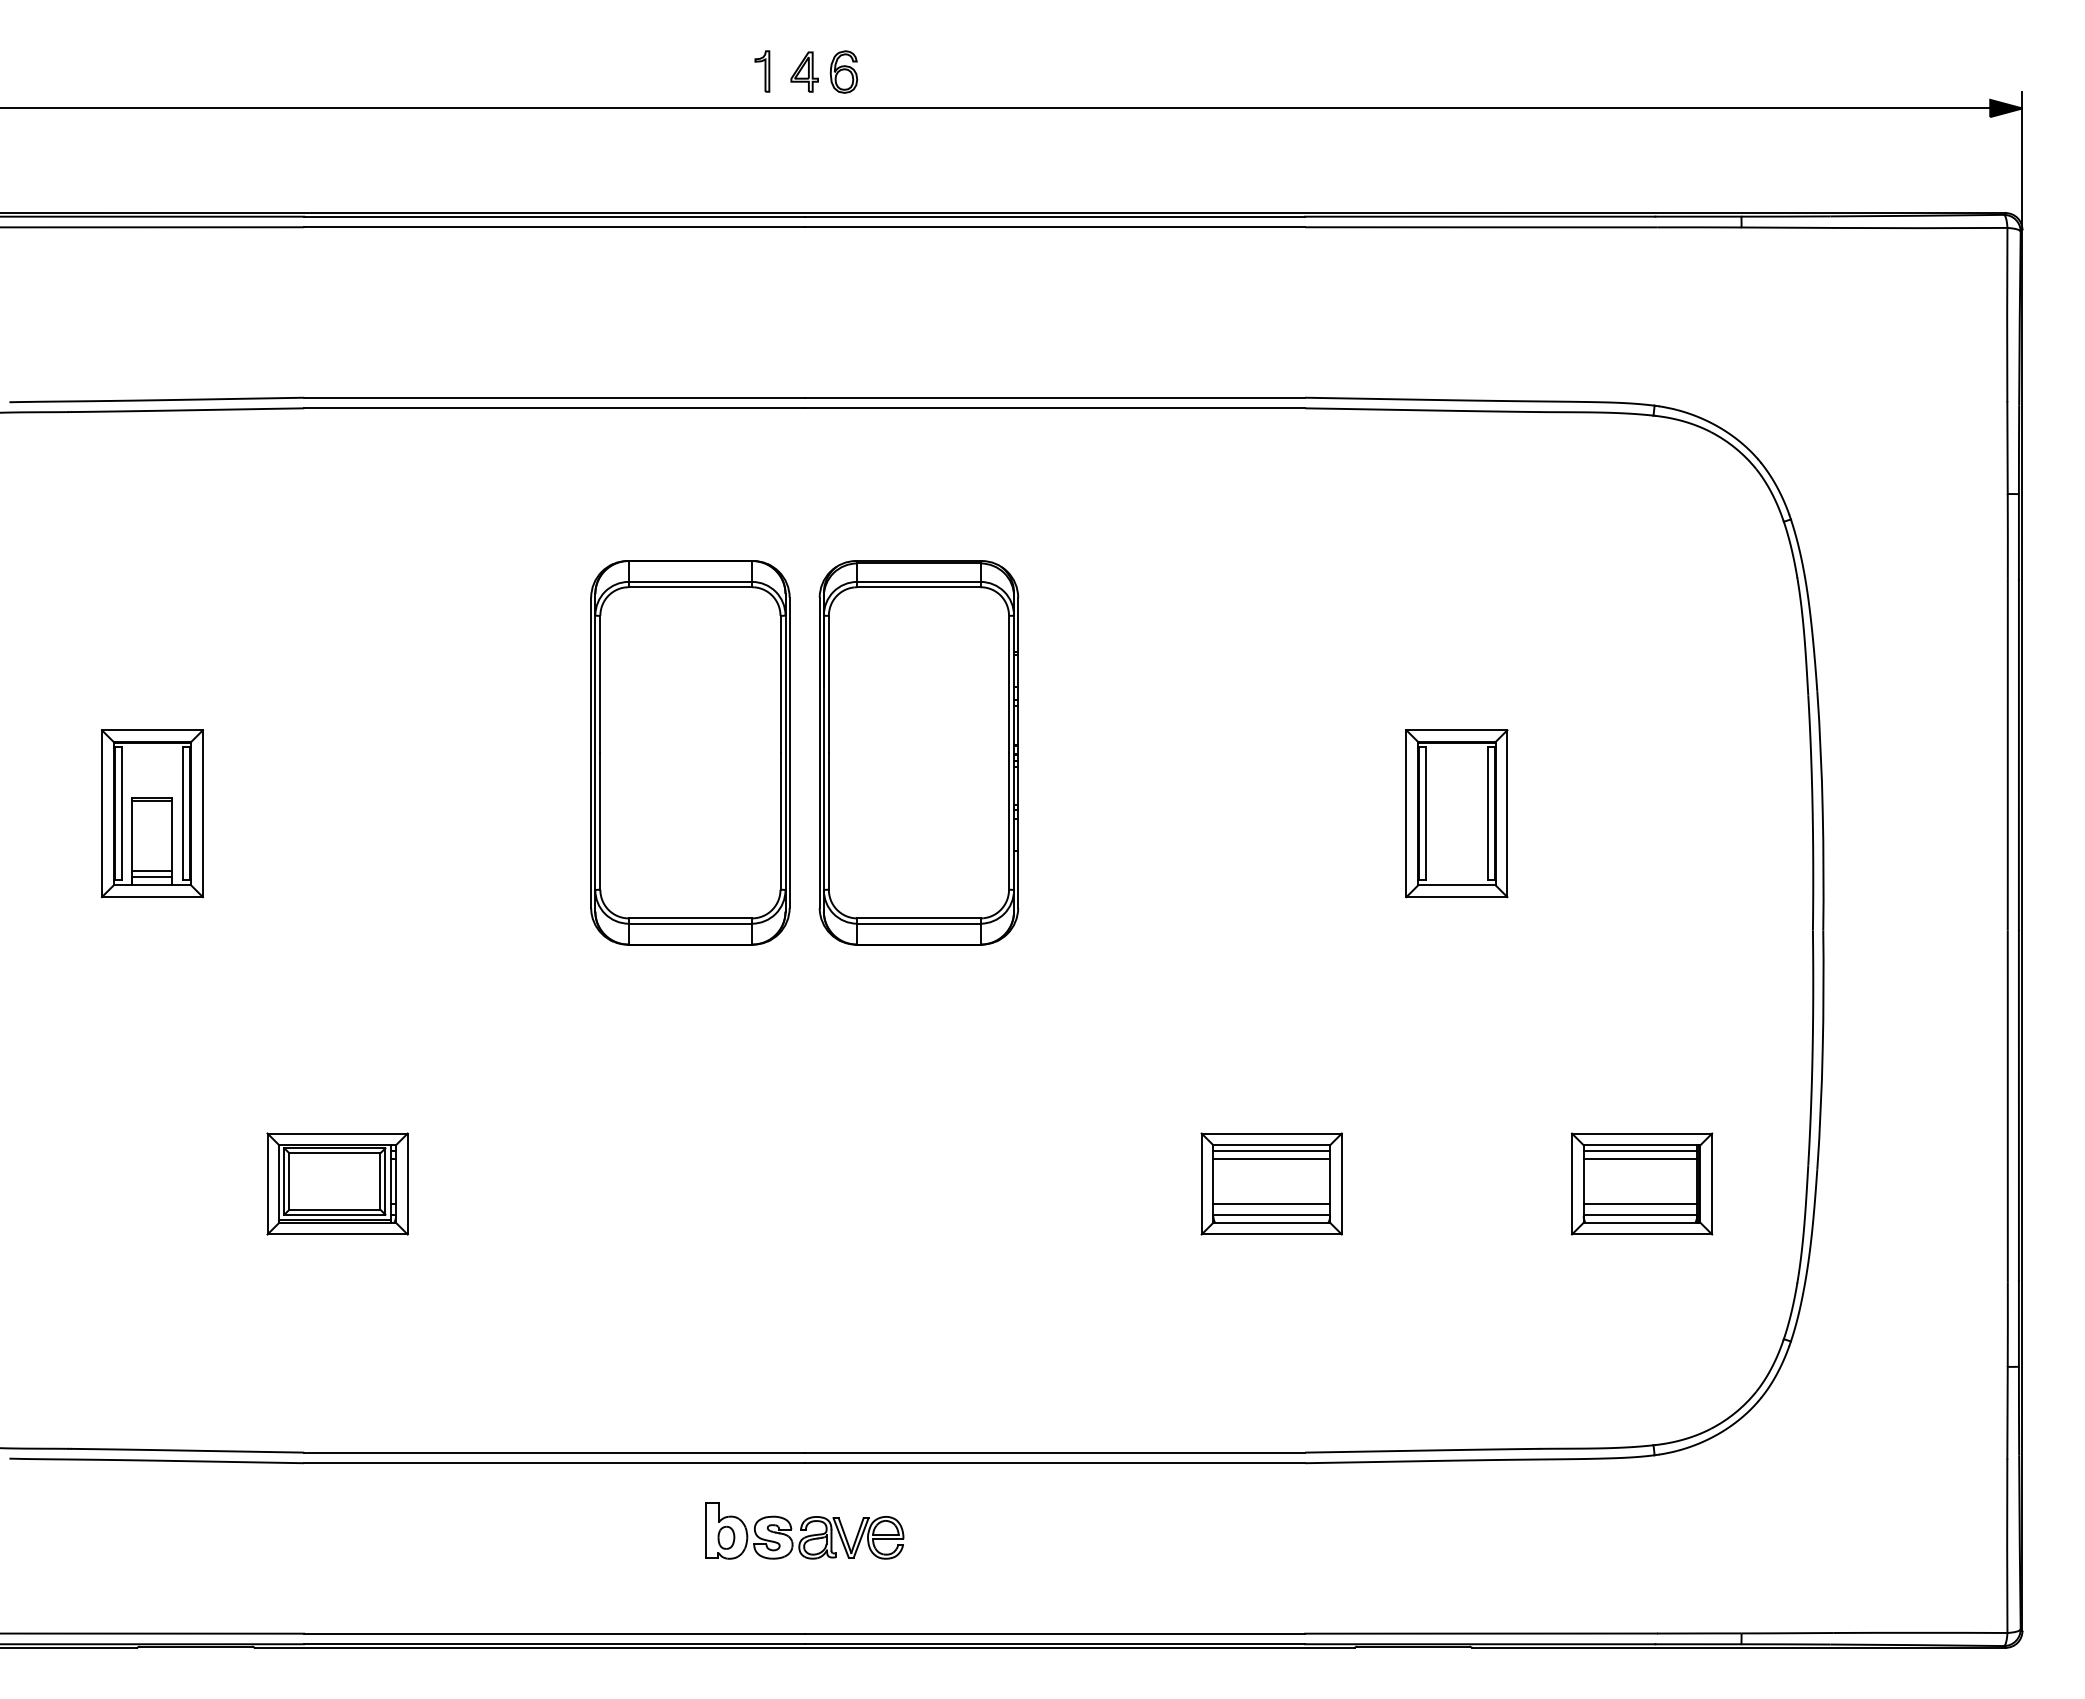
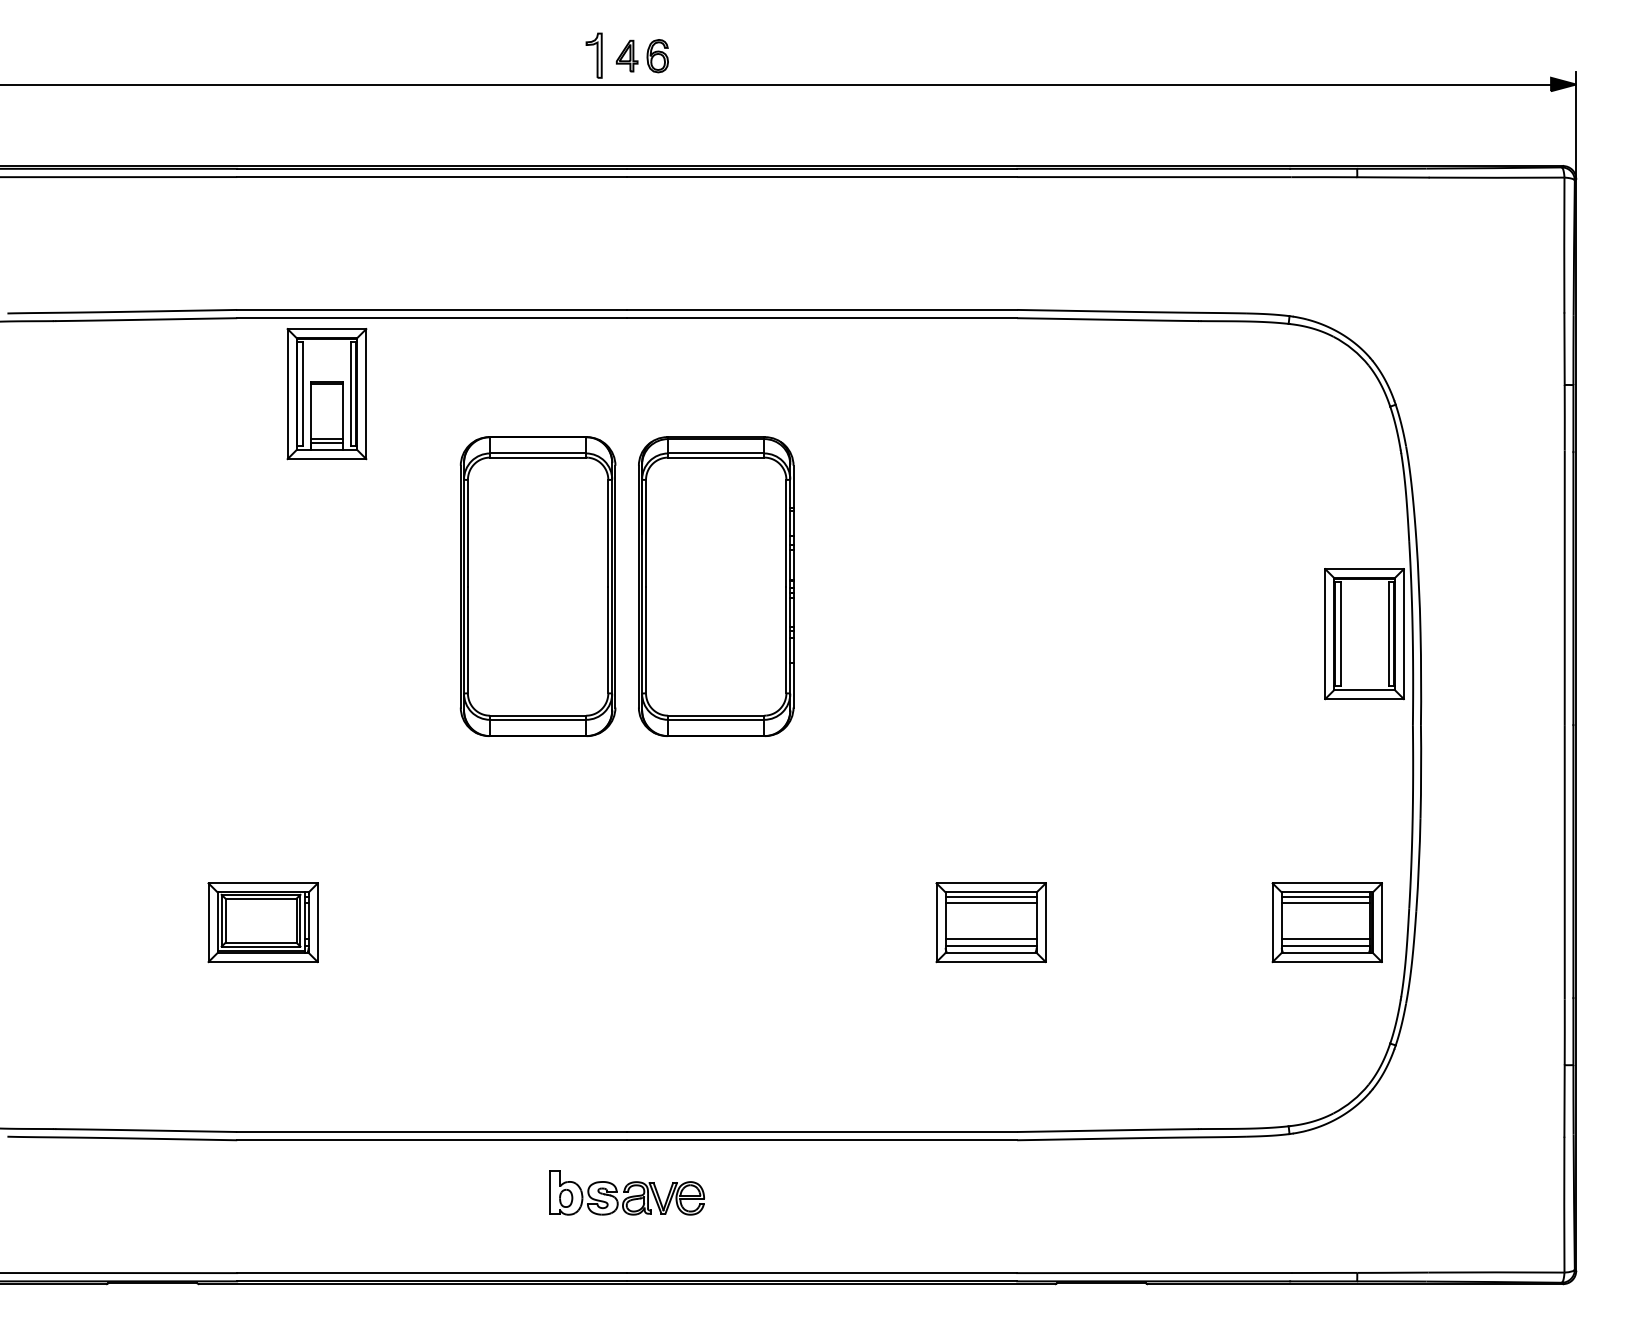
part: (762, 71) -> (594, 55), size x1.4
part: (151, 813) -> (326, 393), moved
part: (1456, 813) -> (1364, 633), moved
part: (1642, 1183) -> (1327, 922), moved

